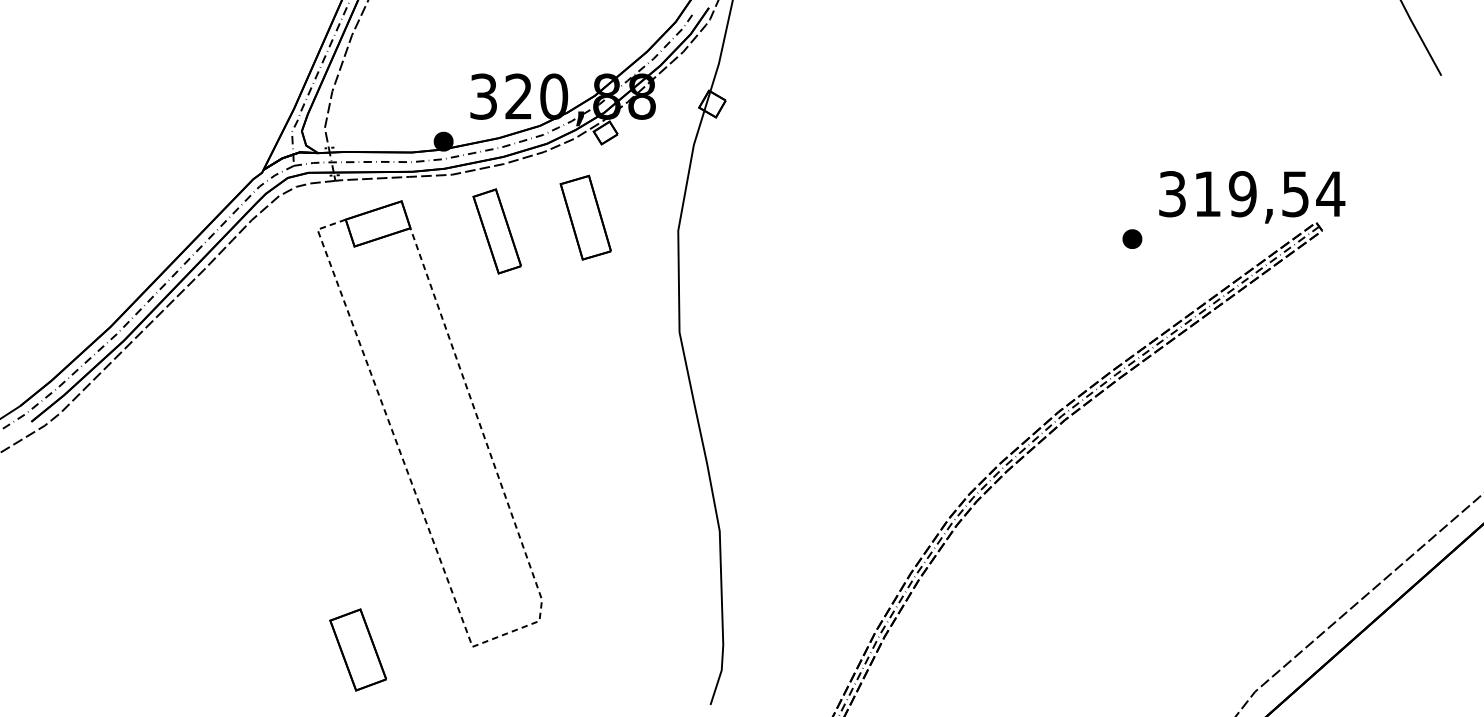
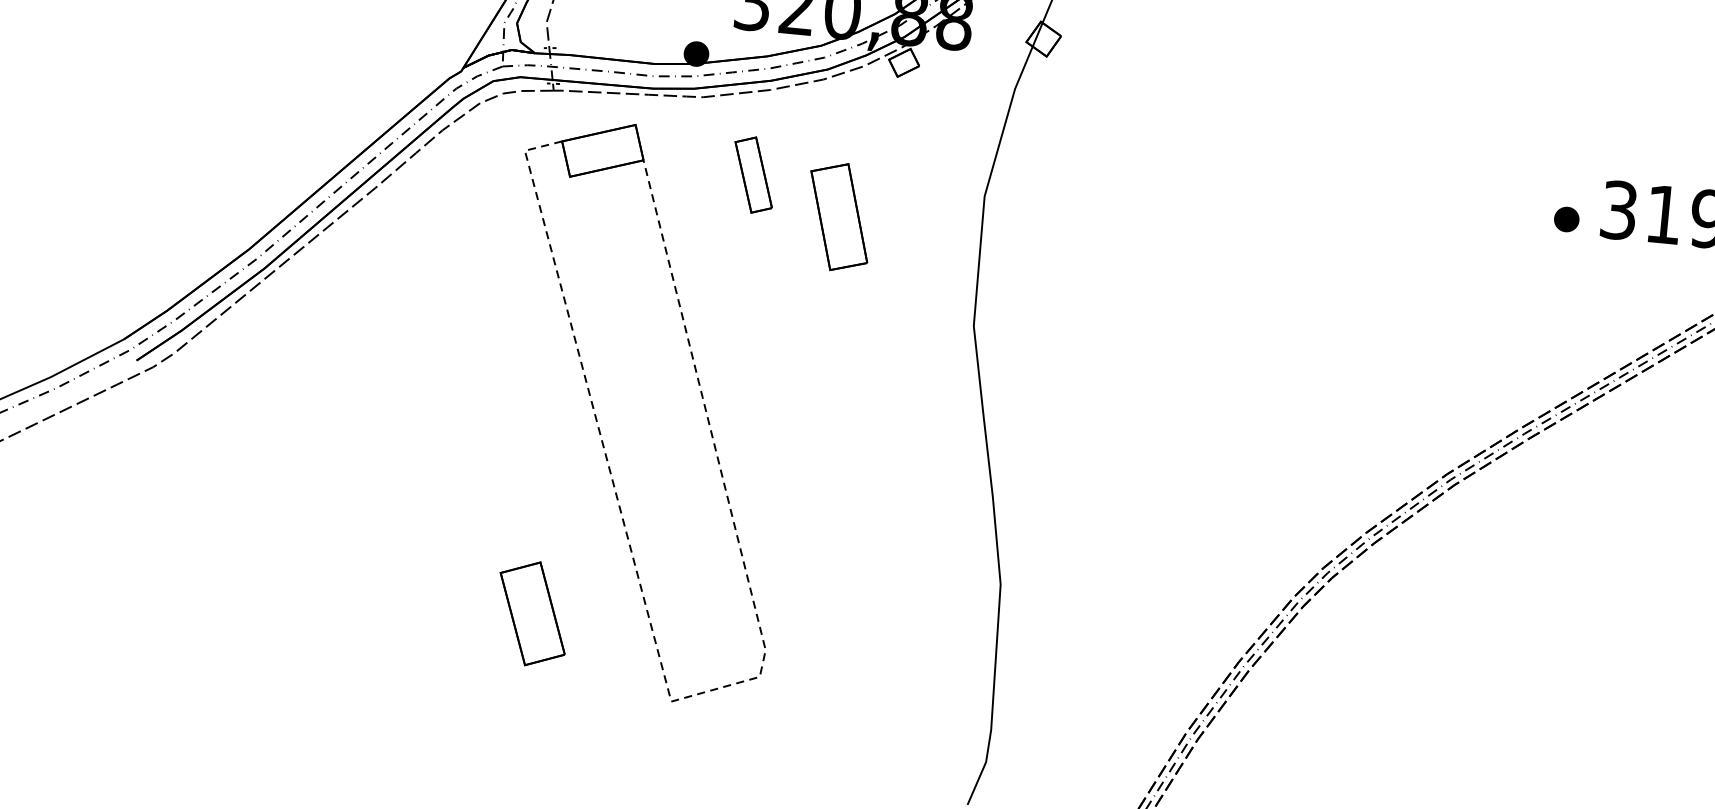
part: (585, 217) -> (838, 216), moved
part: (496, 231) -> (752, 175), size x0.7
part: (1132, 238) -> (1566, 218), moved
part: (357, 649) -> (531, 613), moved

